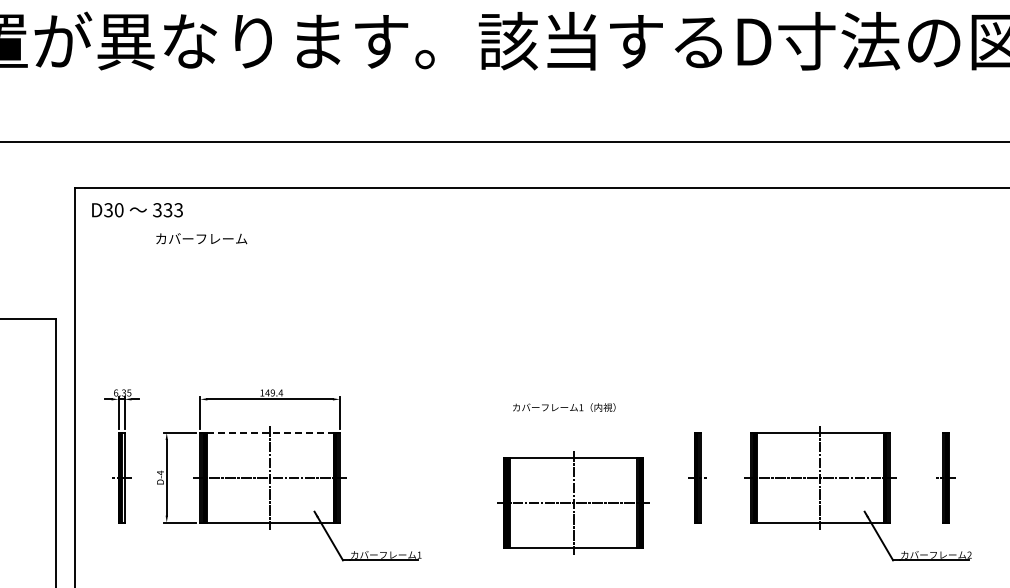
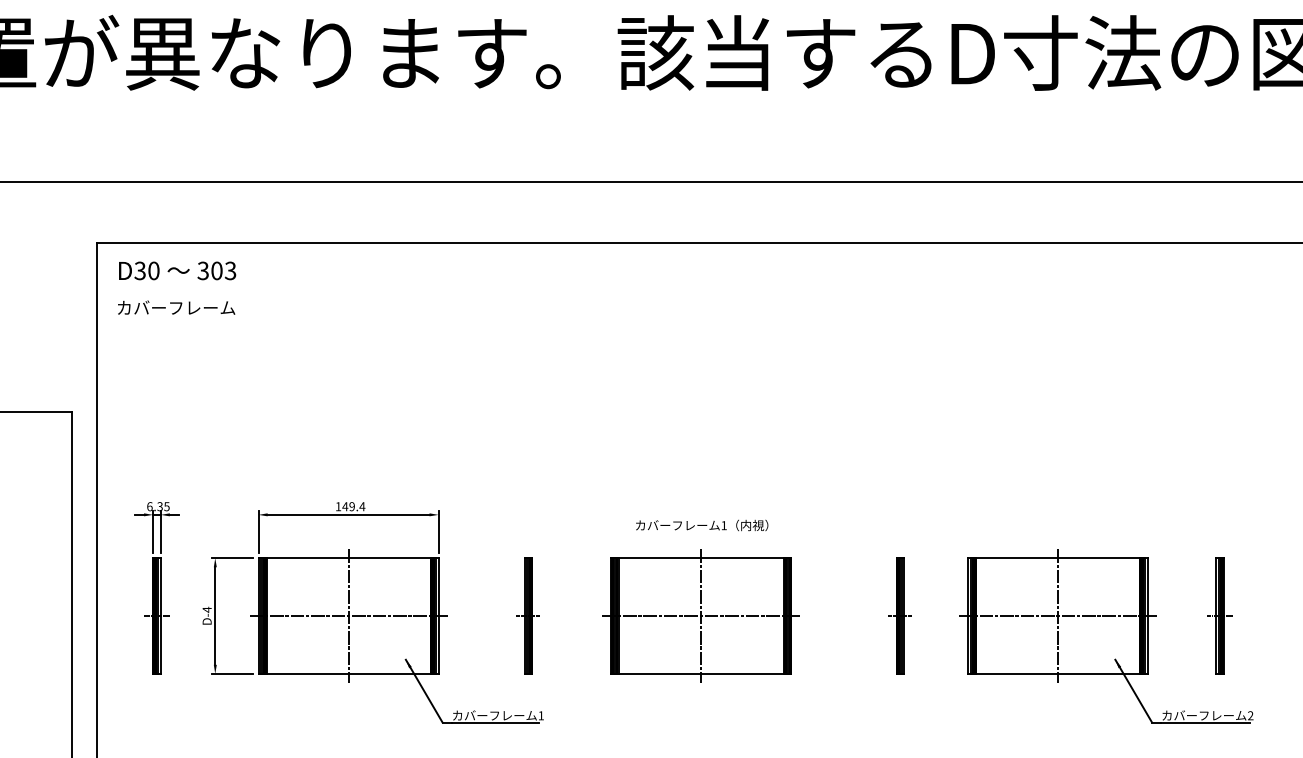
text: (167, 210) -> (216, 271), 333 -> 303
text: (201, 238) -> (176, 307), moved
text: (564, 407) -> (702, 525), moved
line: (270, 432) -> (349, 557), dashed -> solid
part: (409, 477) -> (528, 615), added
part: (573, 502) -> (701, 615), moved

